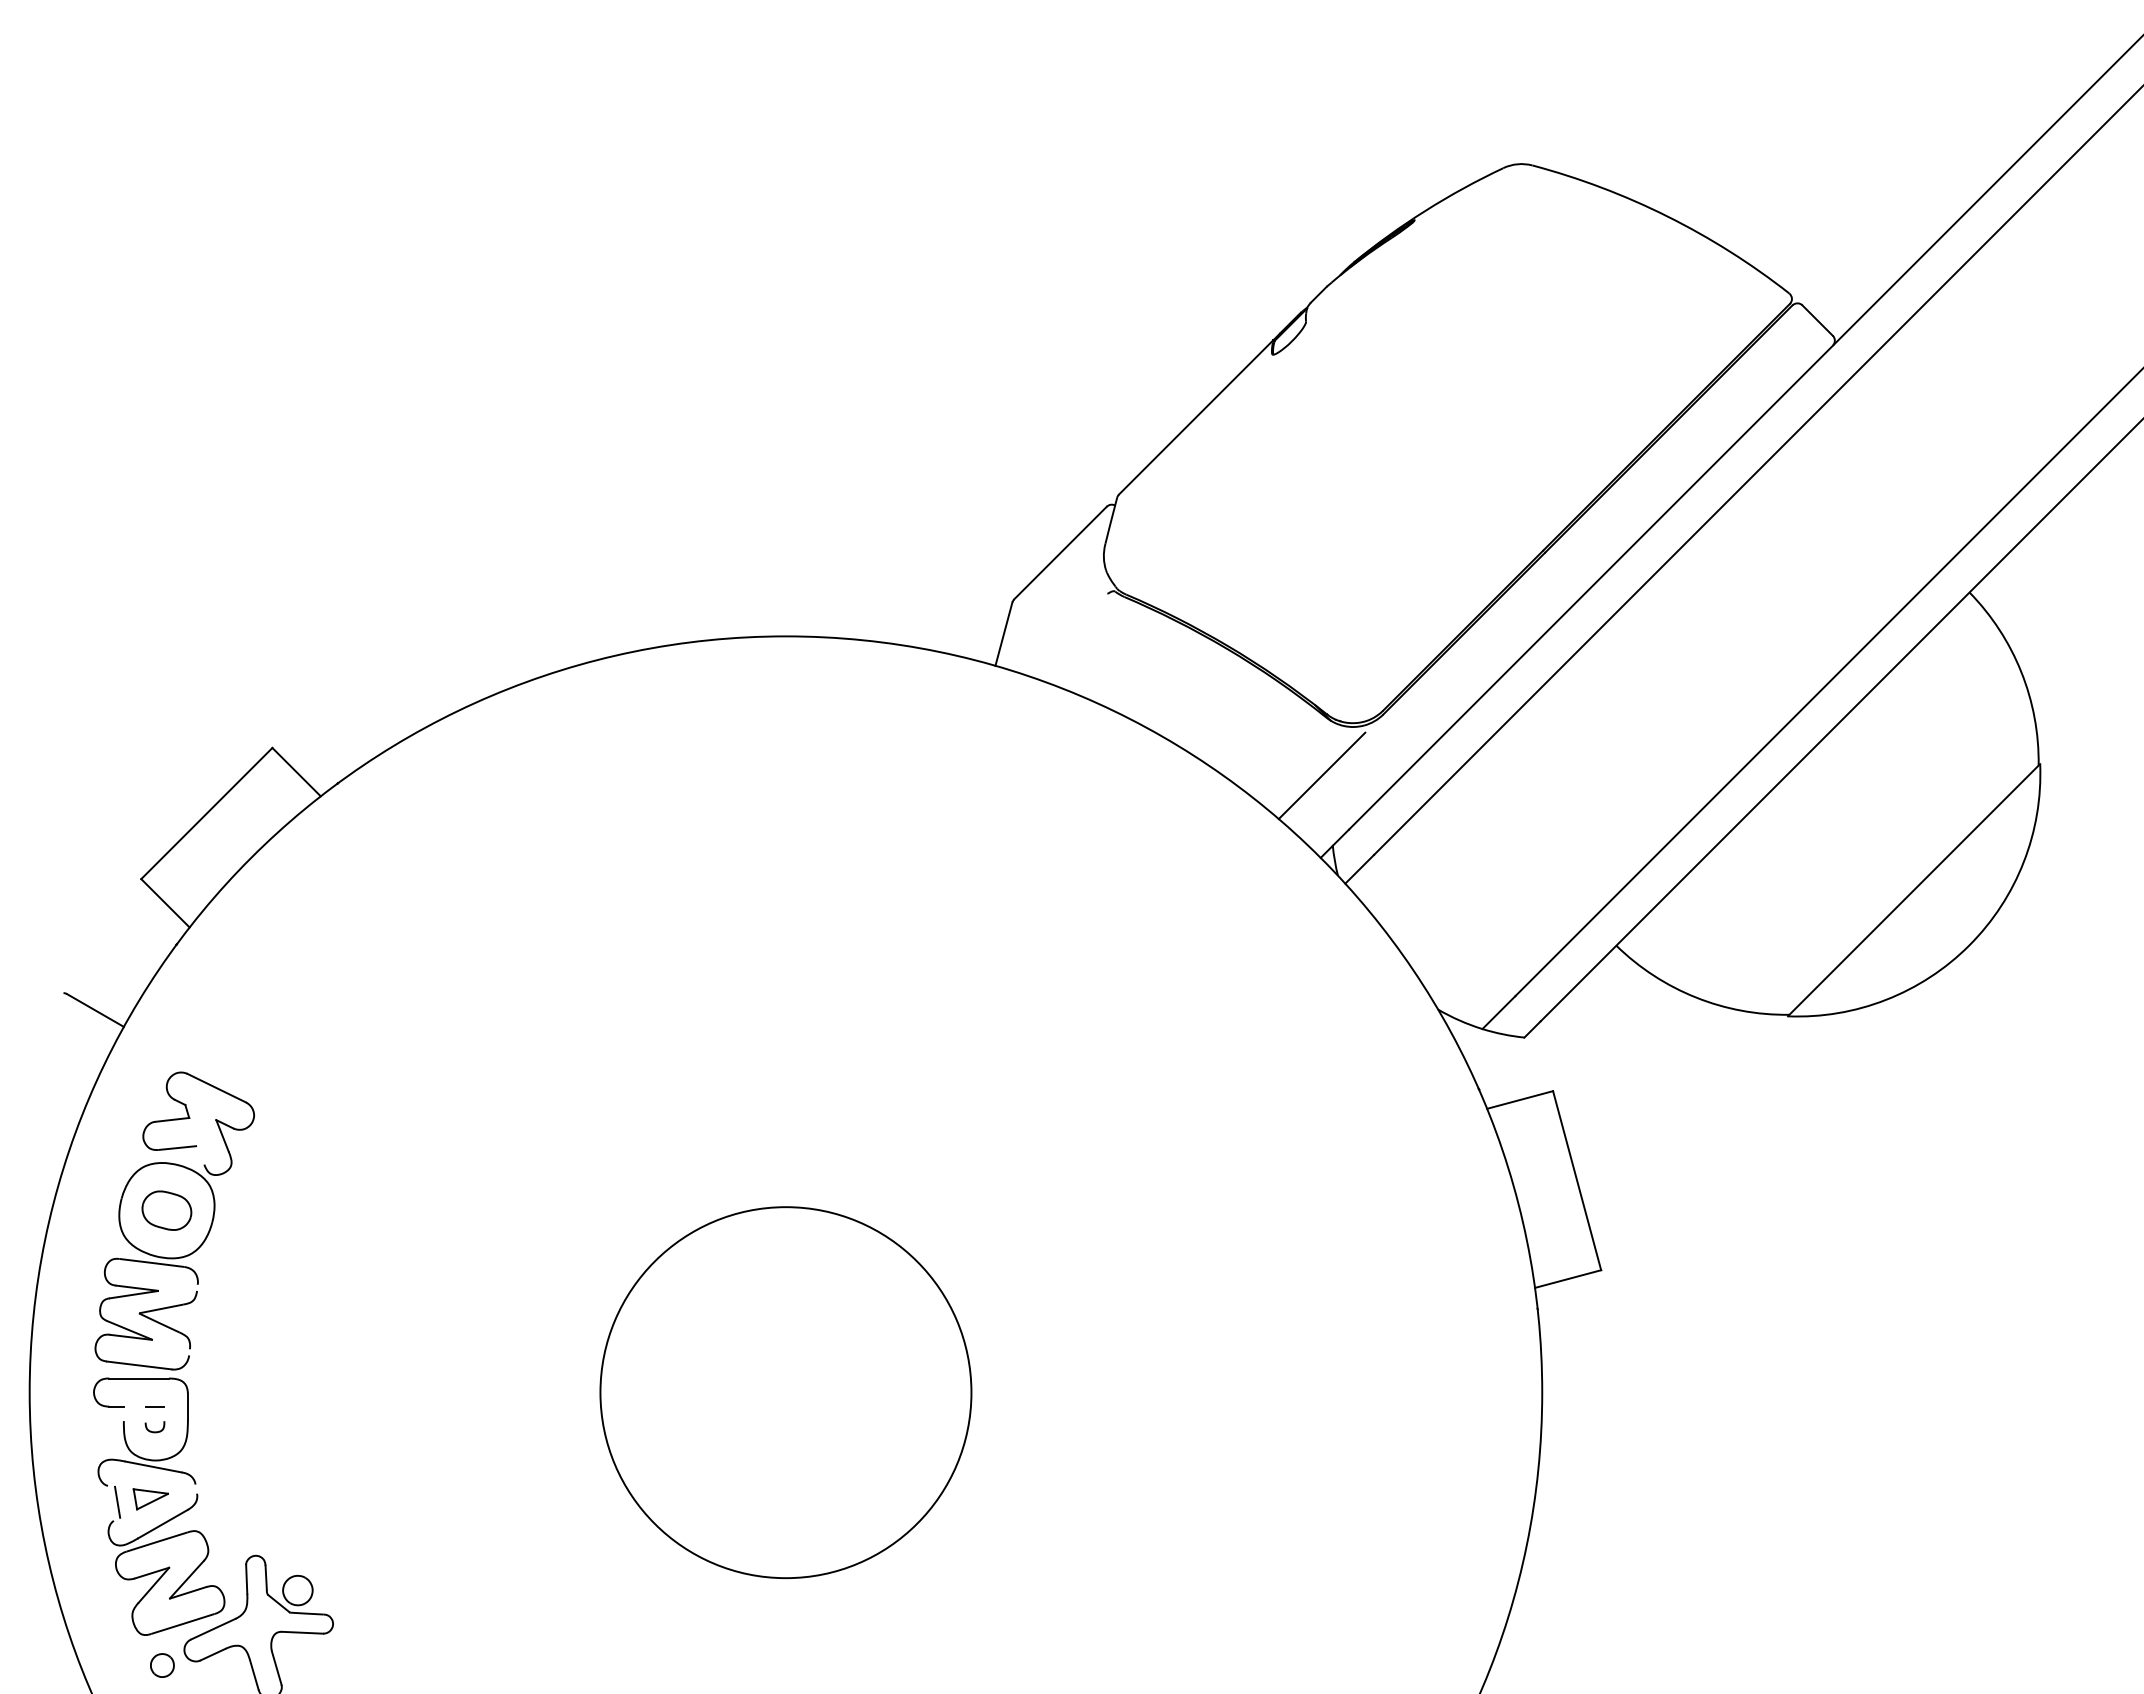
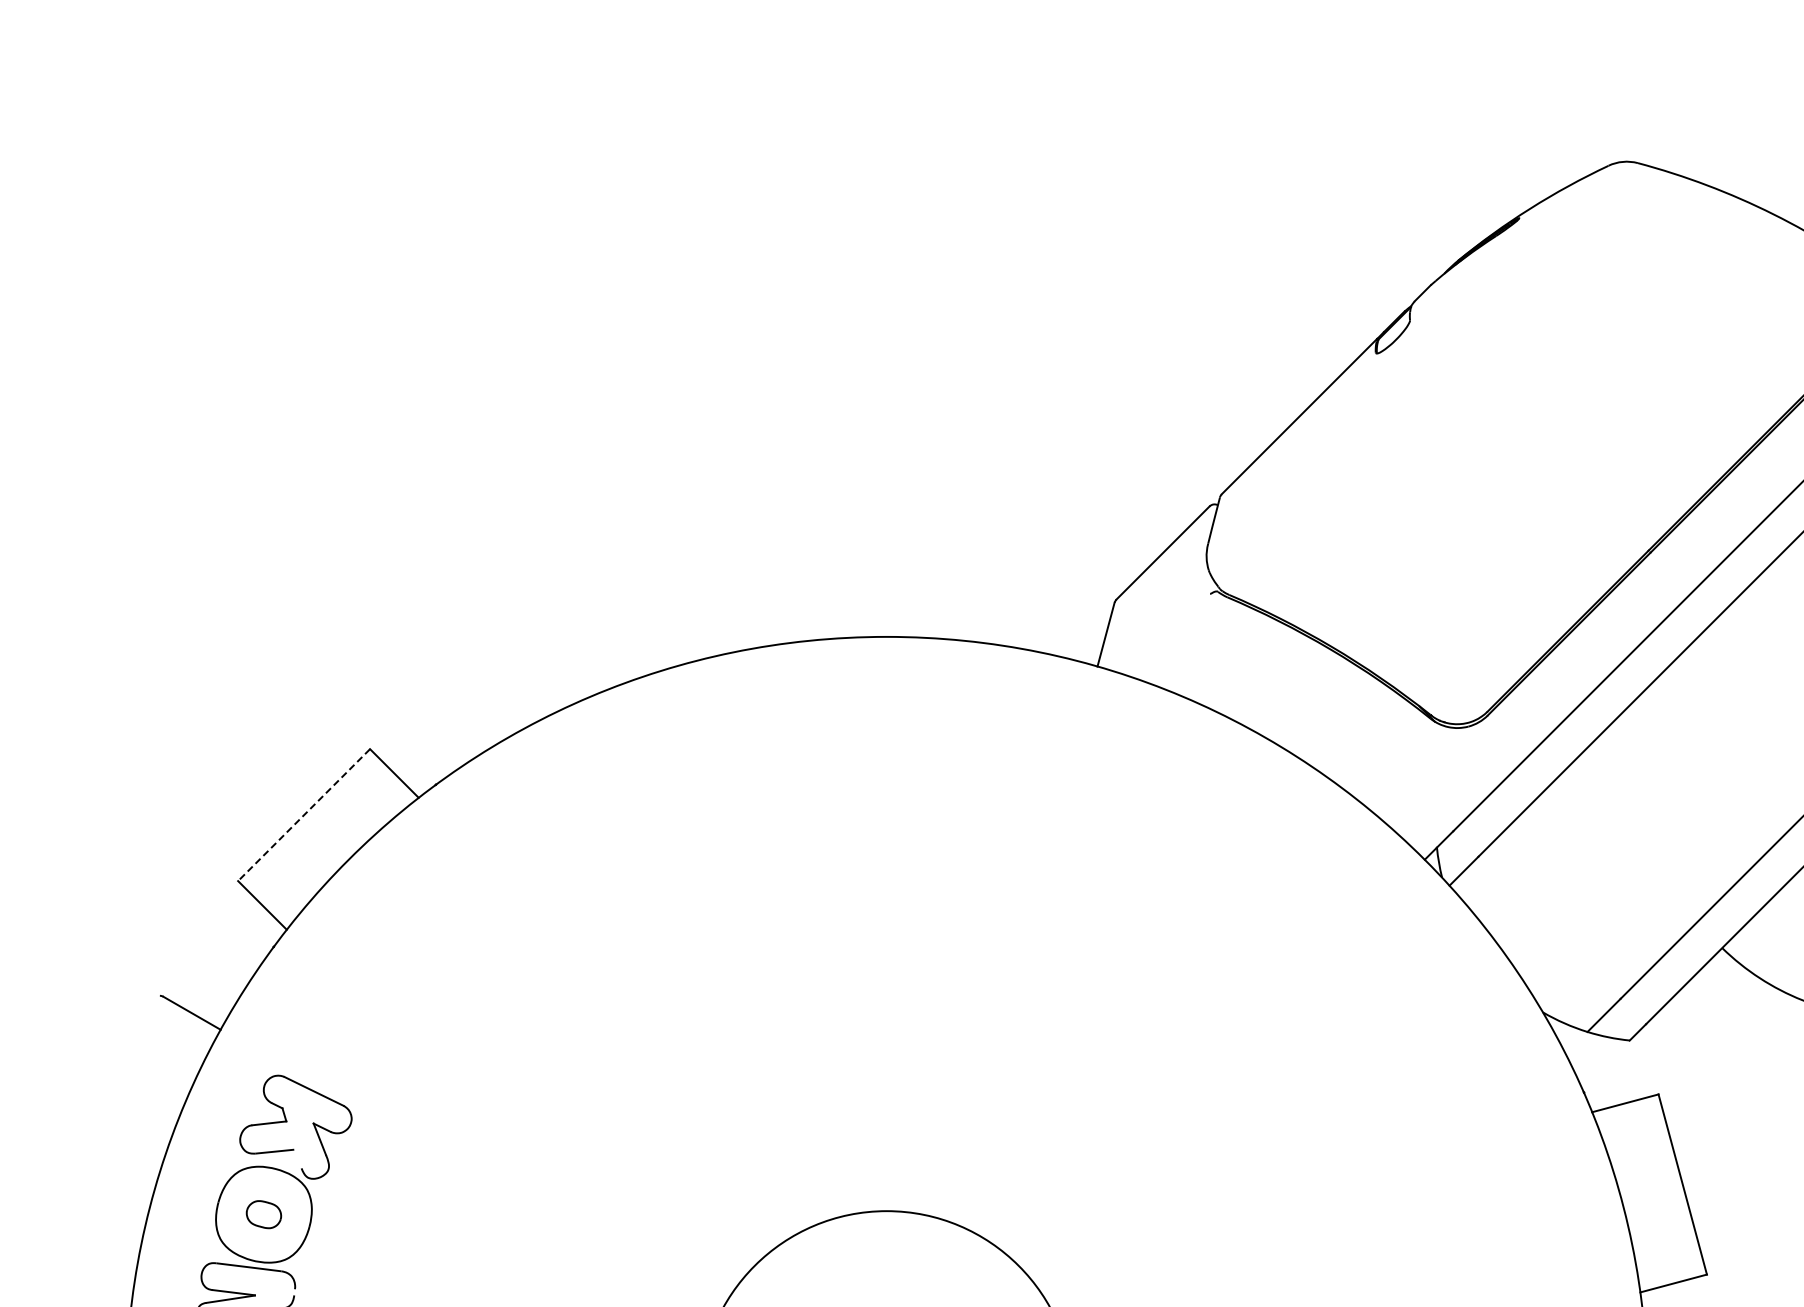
line: (1321, 775) -> (1425, 776), removed
line: (206, 813) -> (303, 815), solid -> dashed
part: (166, 1210) -> (263, 1214), size x0.7

